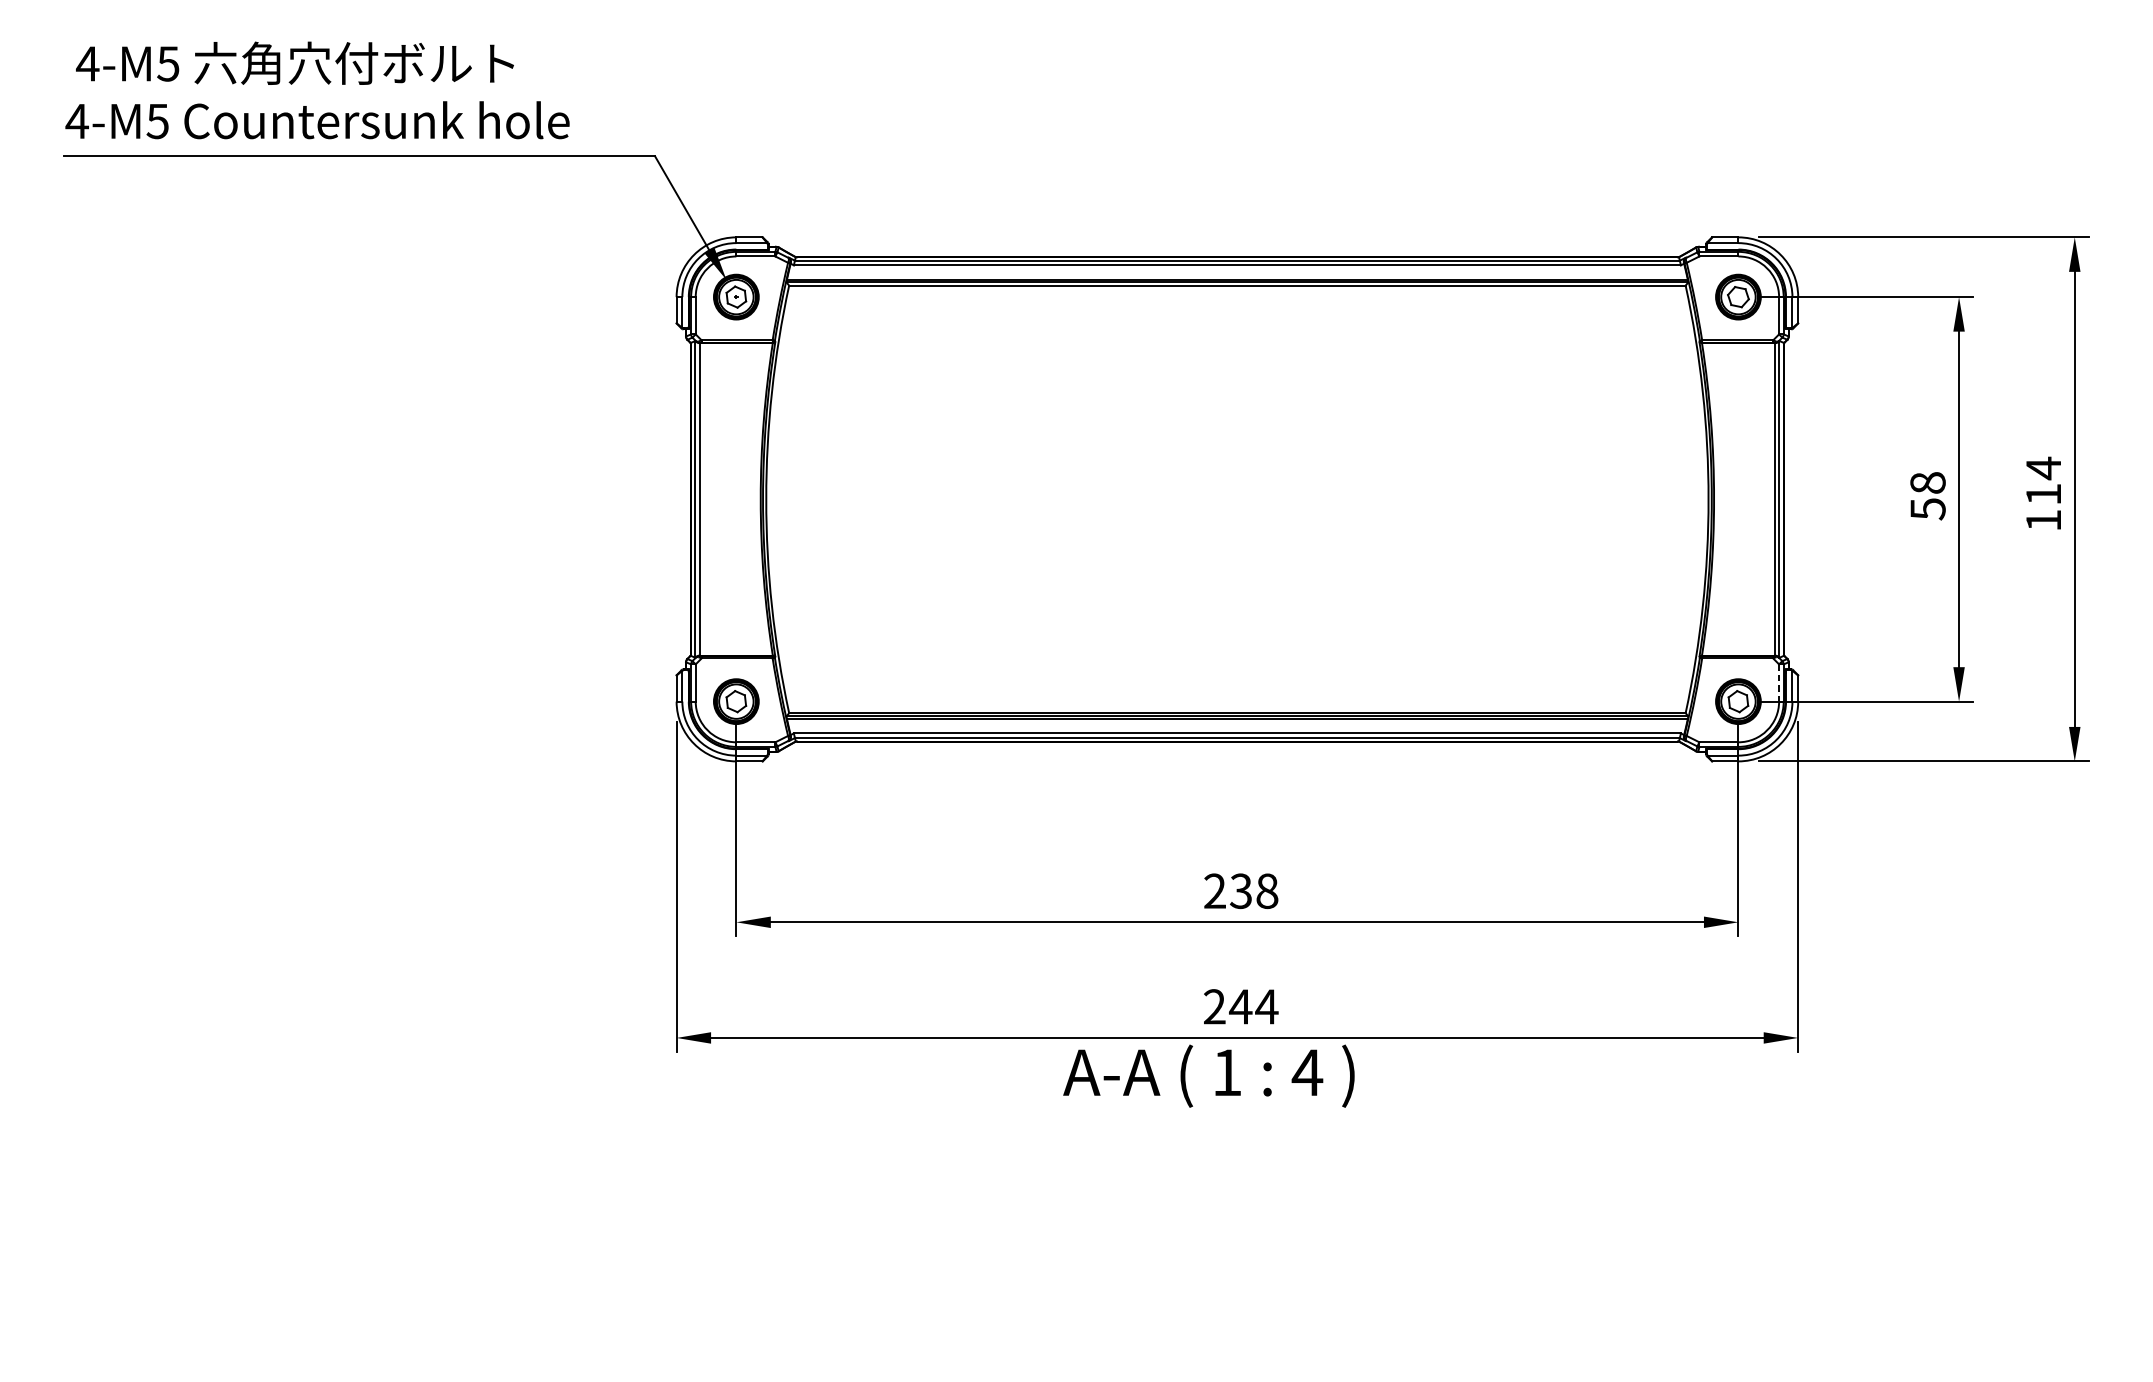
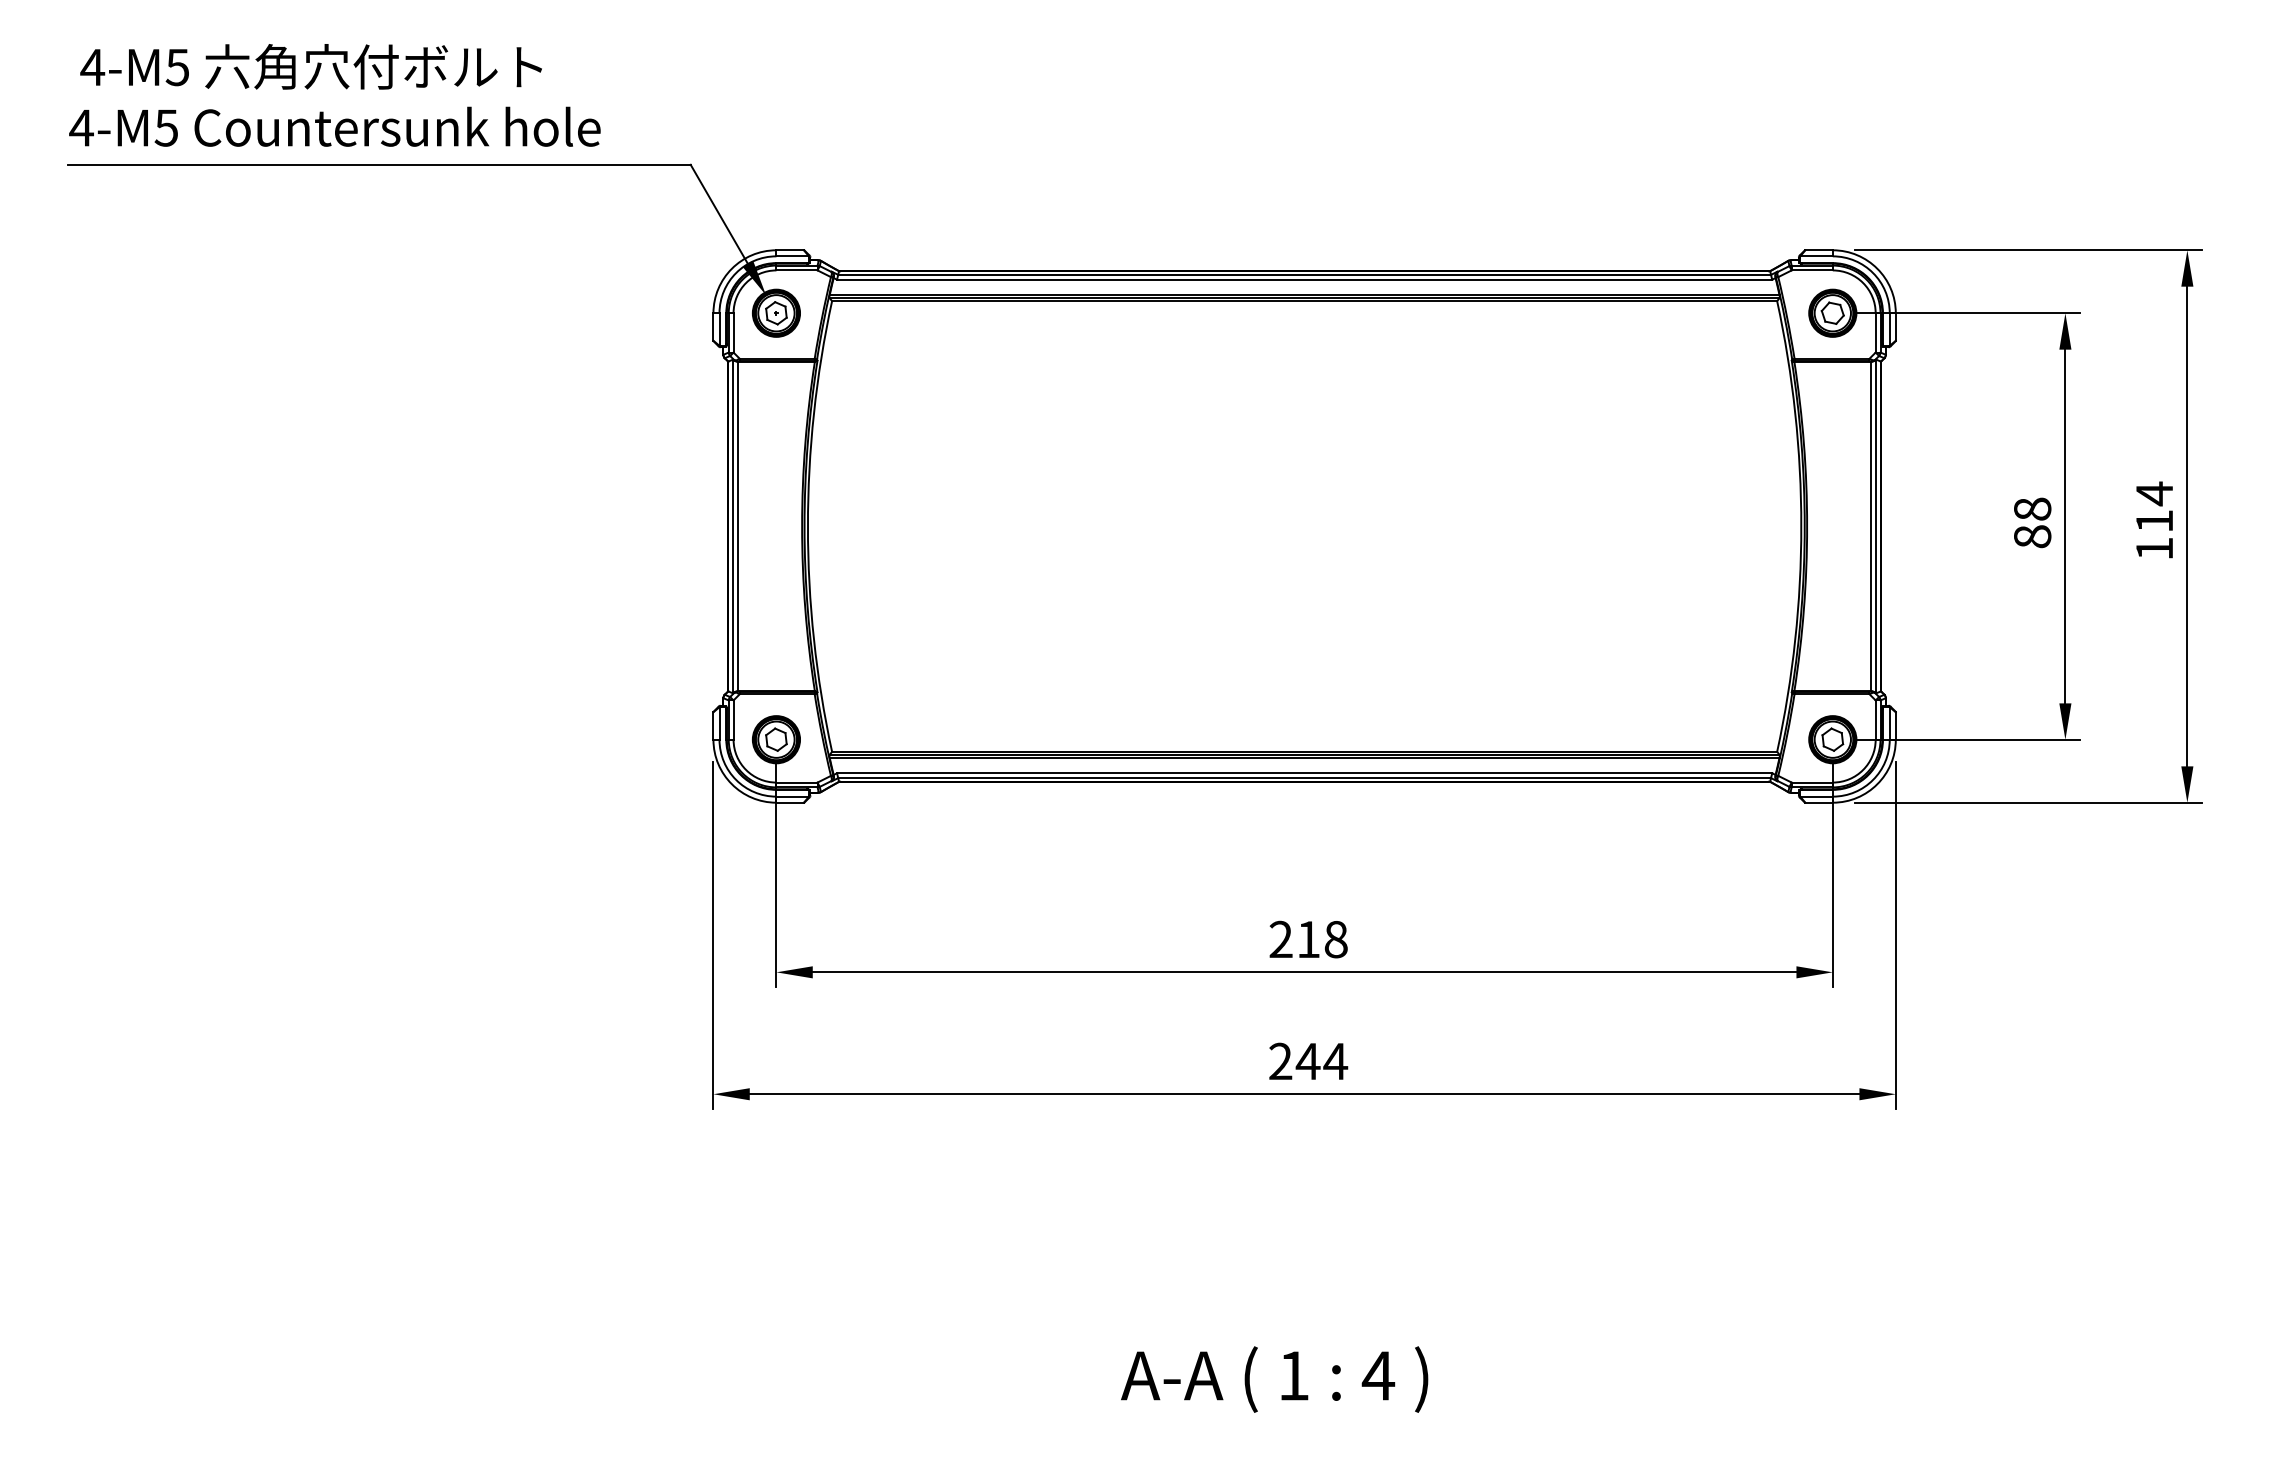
text: (1927, 508) -> (2032, 536), 58 -> 88
line: (1778, 683) -> (1875, 720), dashed -> solid
text: (1240, 891) -> (1307, 939), 238 -> 218
text: (1208, 1076) -> (1274, 1379), moved

